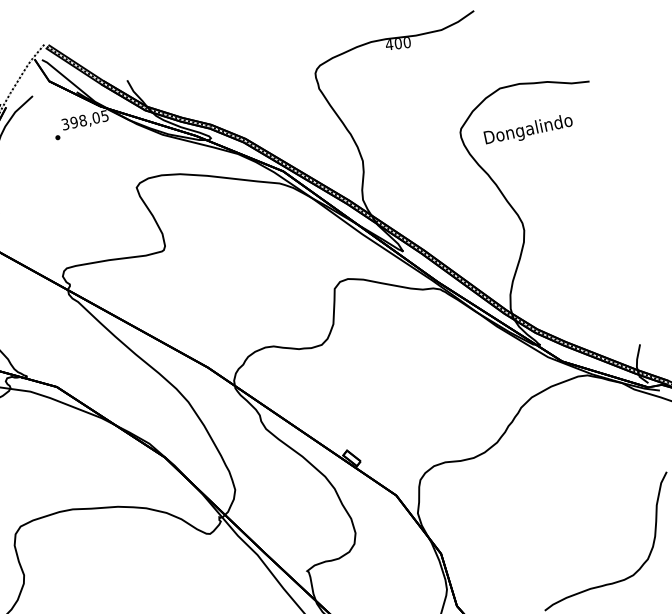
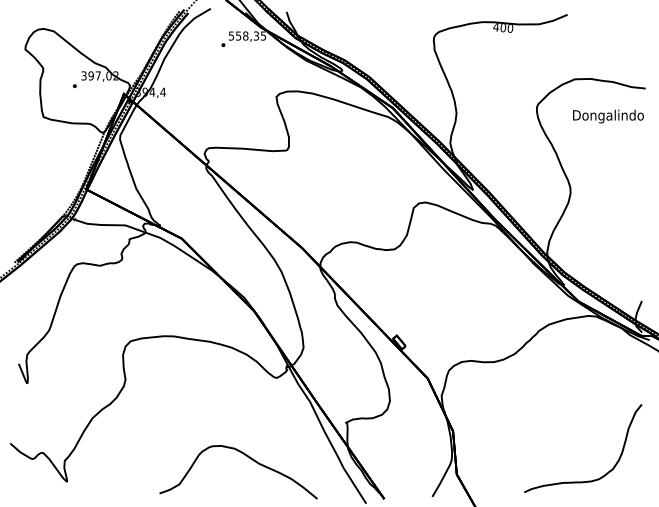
text: (81, 120) -> (244, 35), 398,05 -> 558,35
text: (528, 130) -> (608, 116), moved

